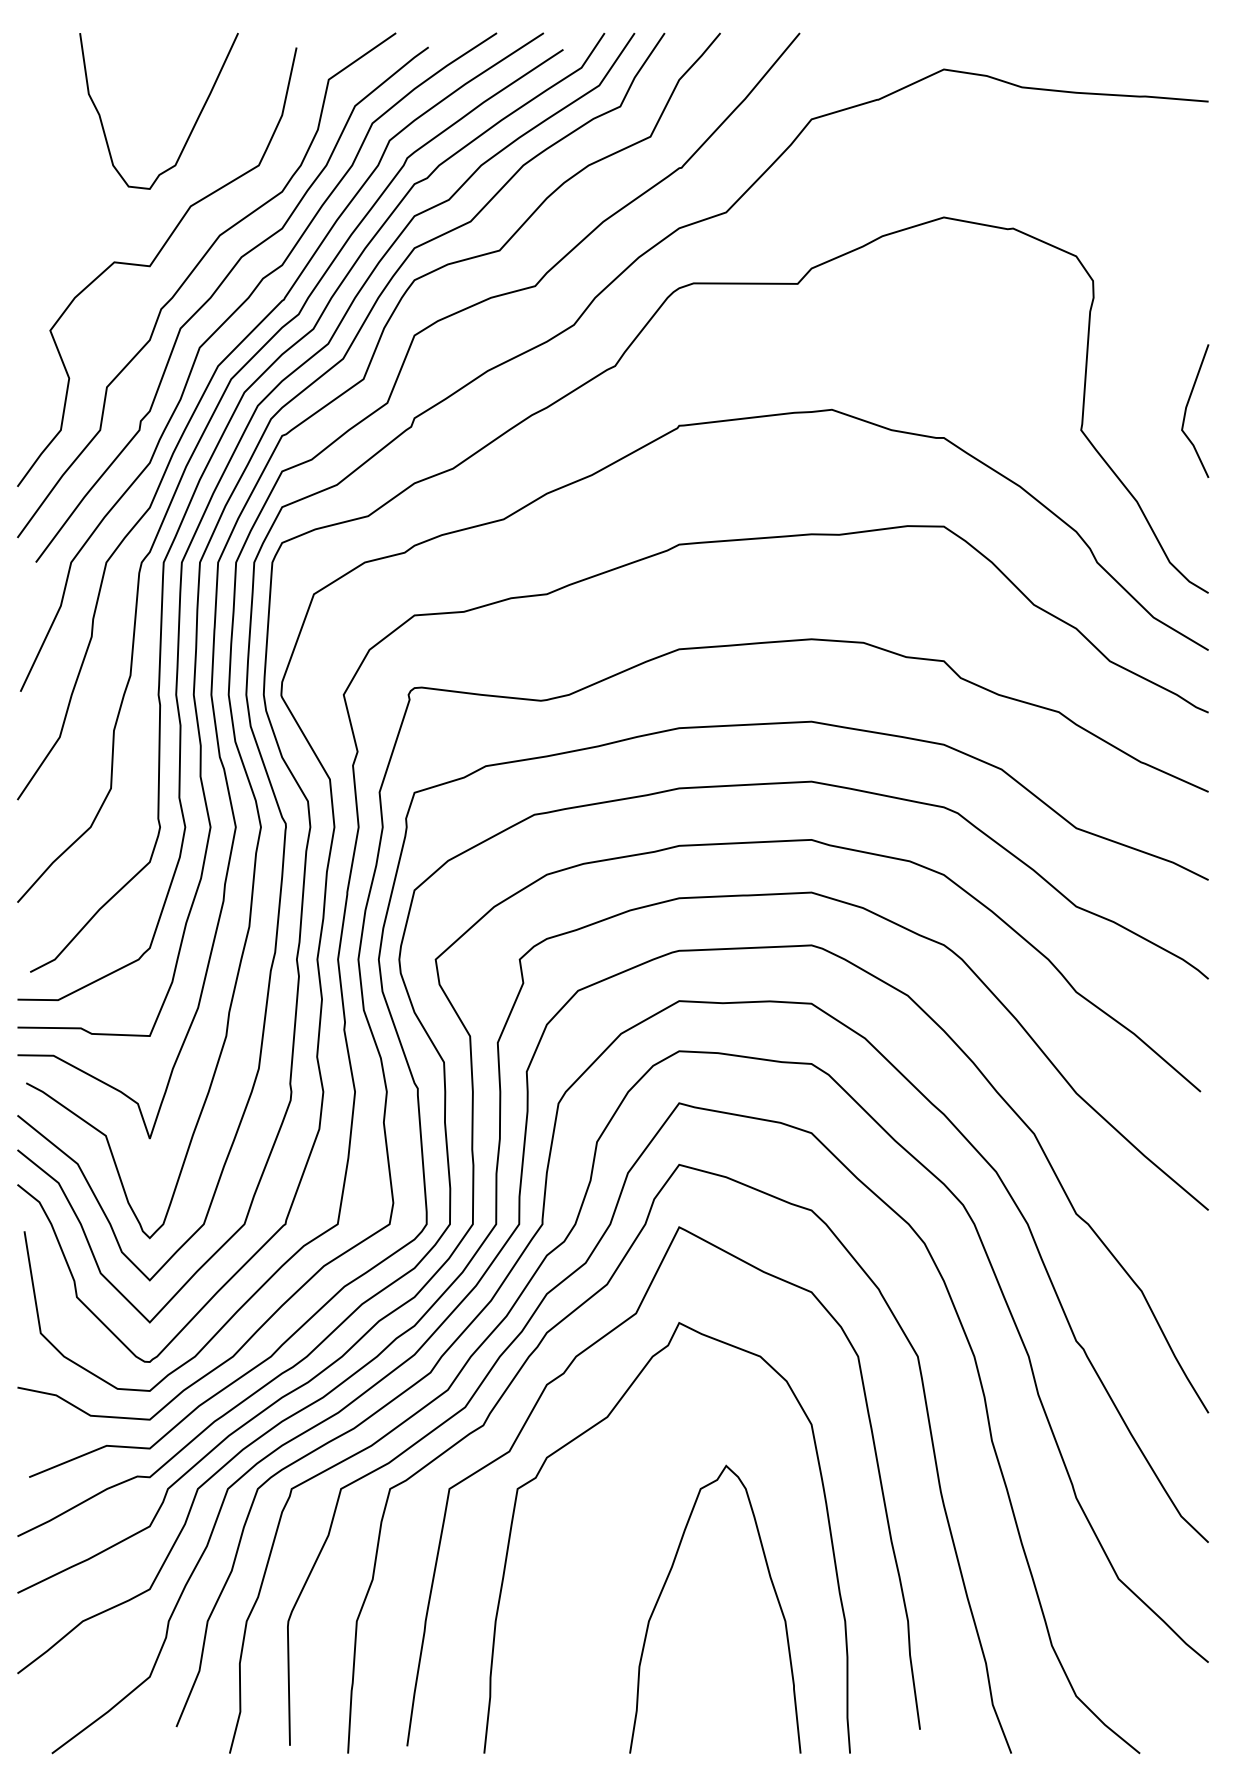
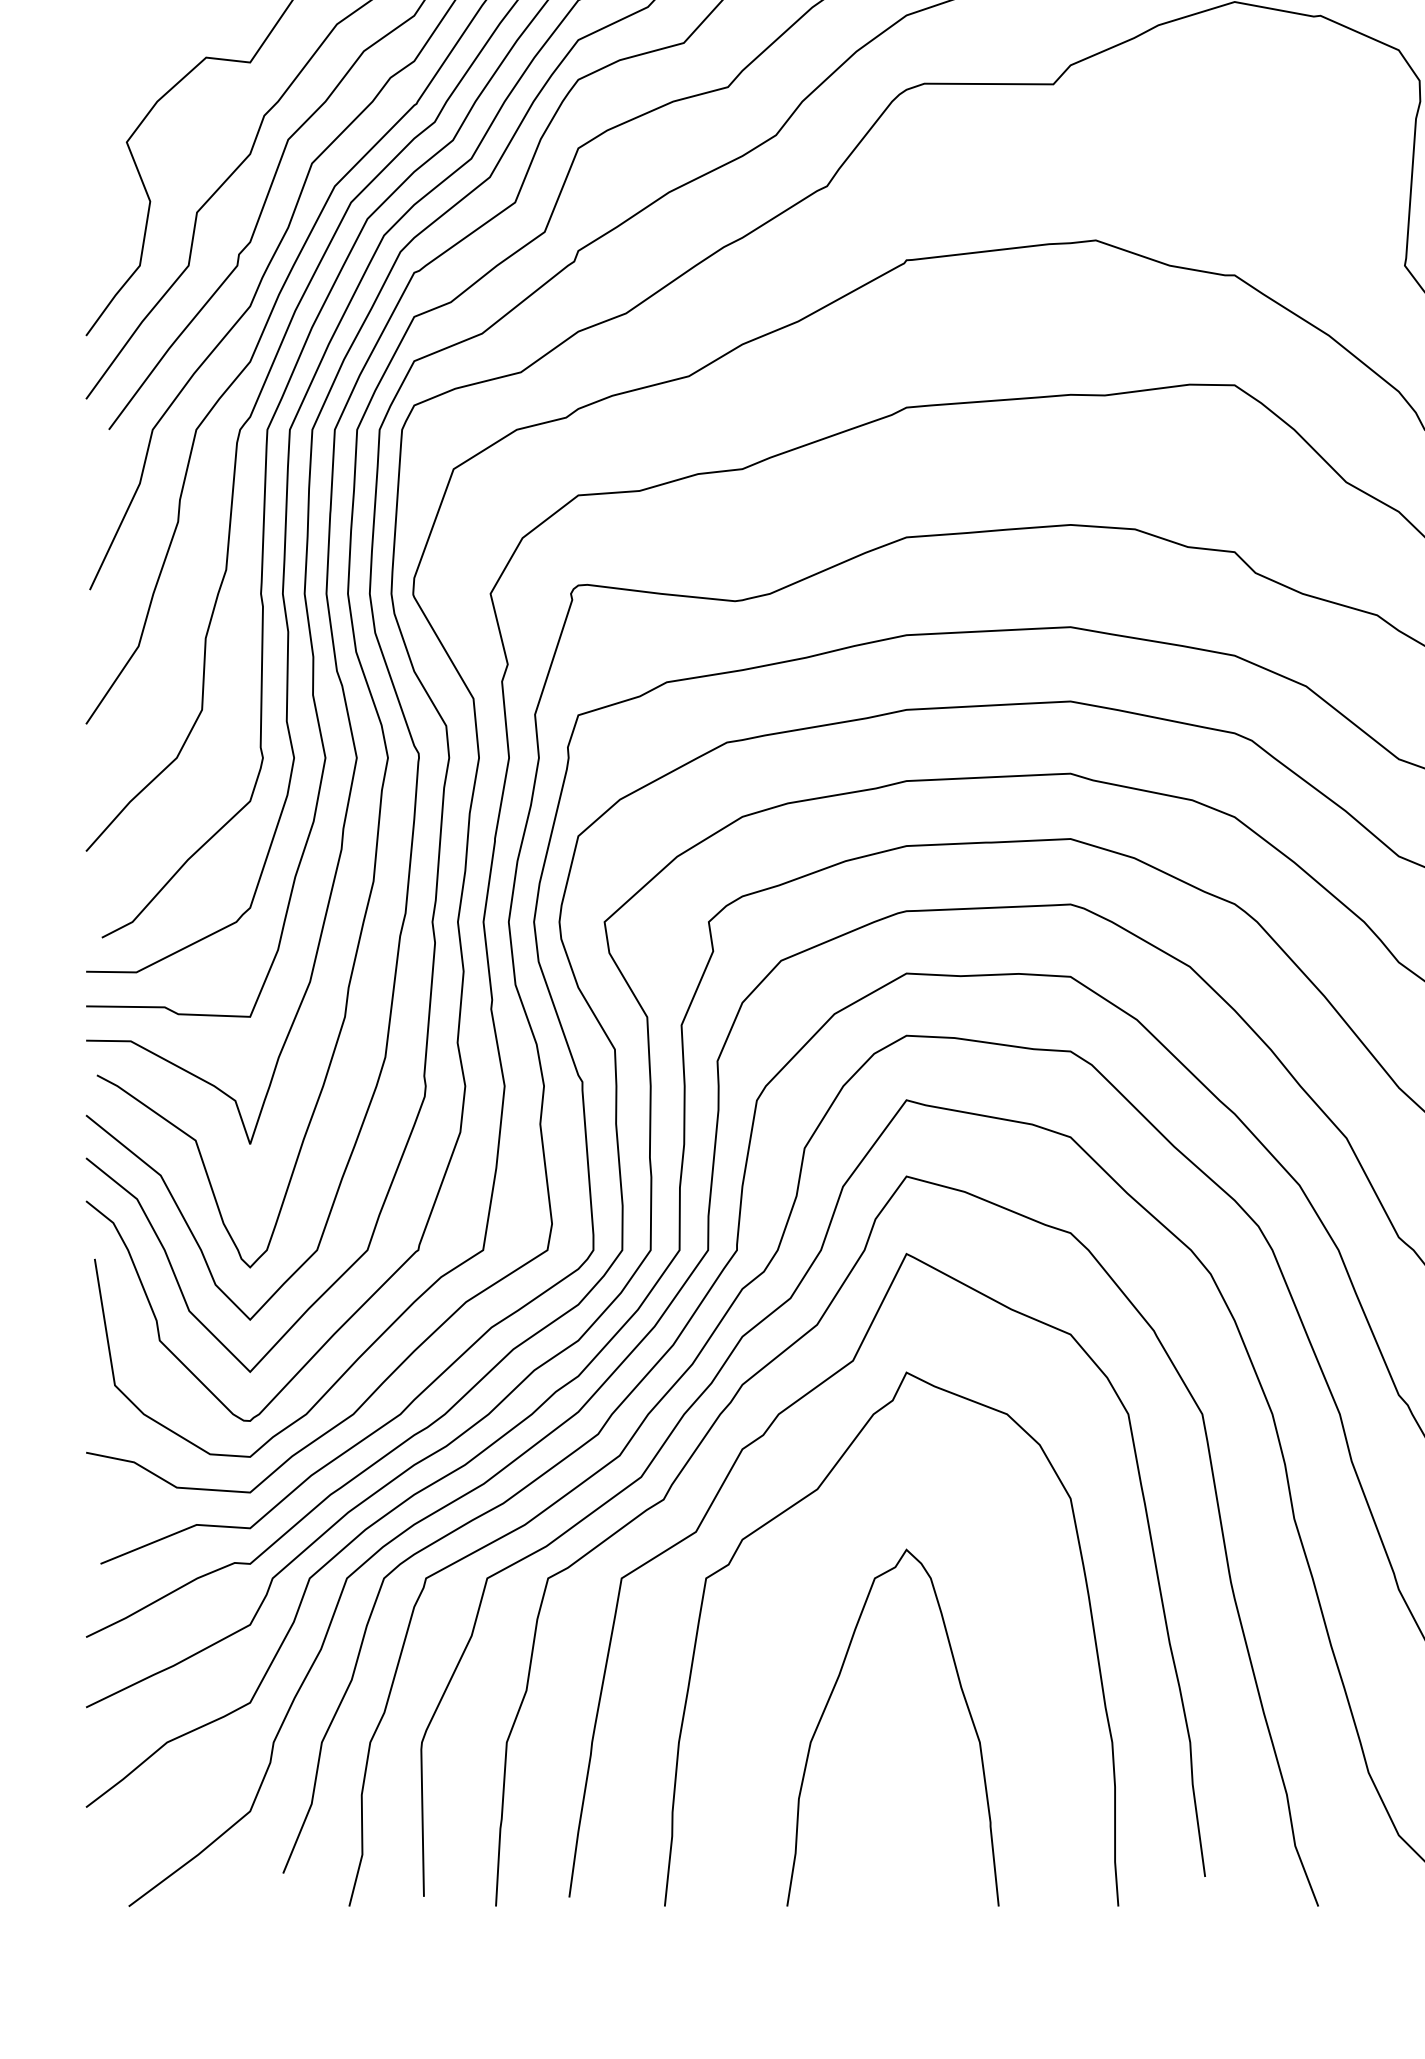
curve: (665, 1585) -> (831, 1698), moved

